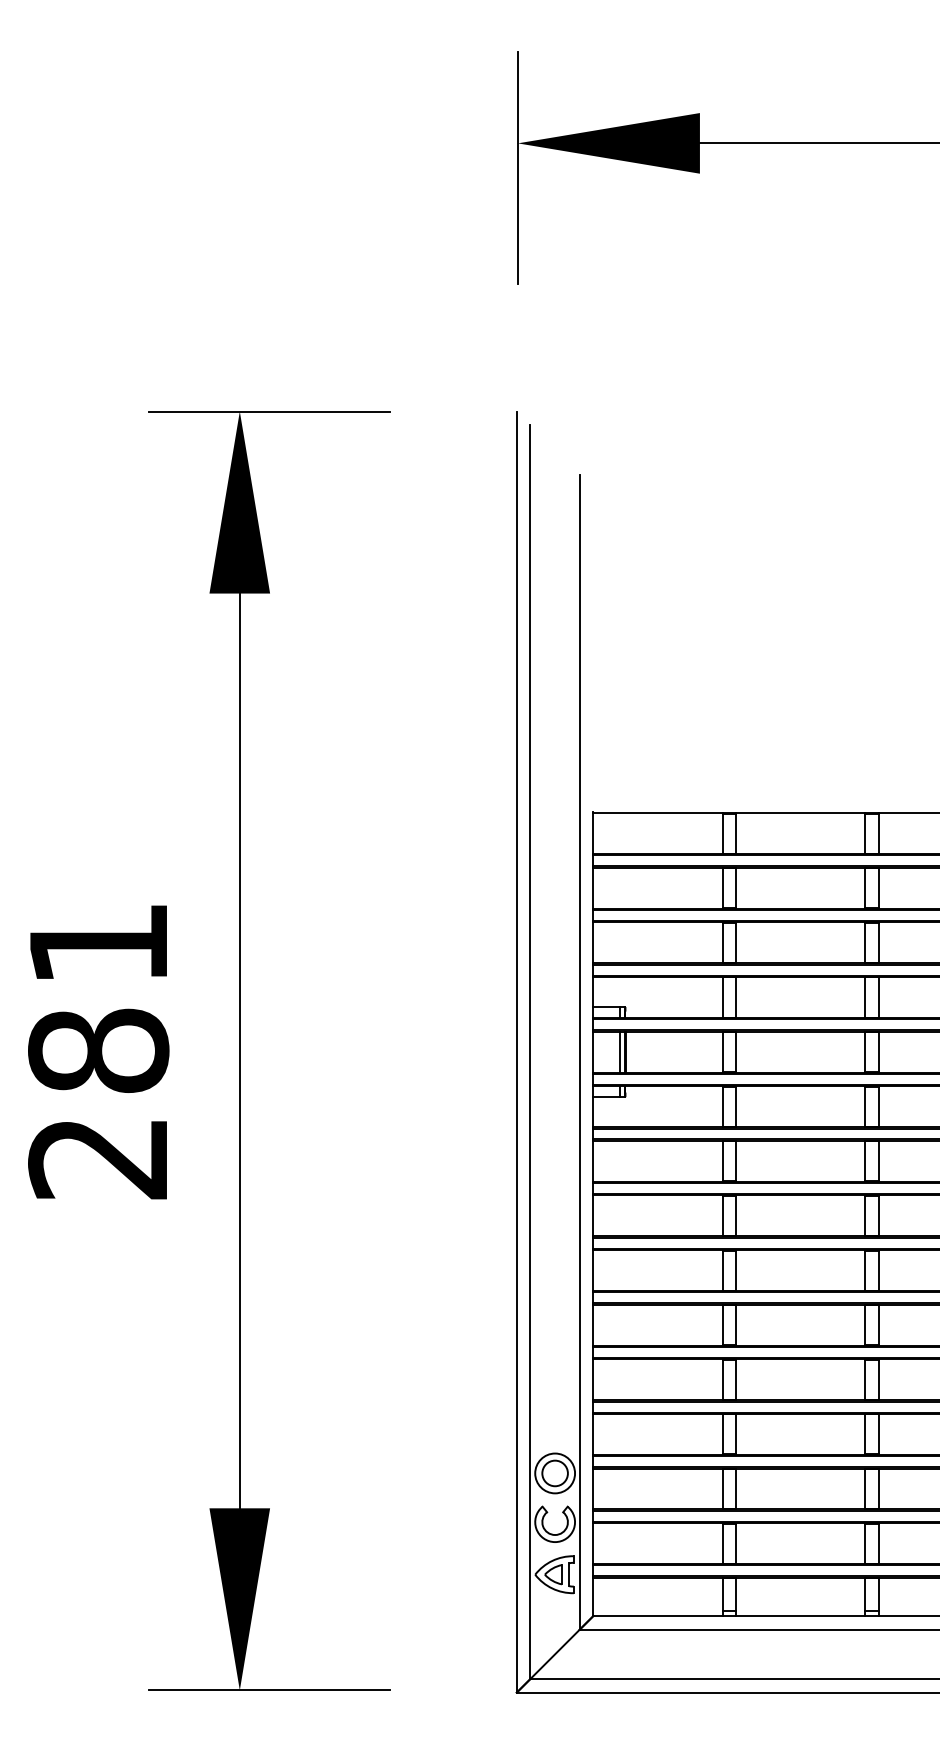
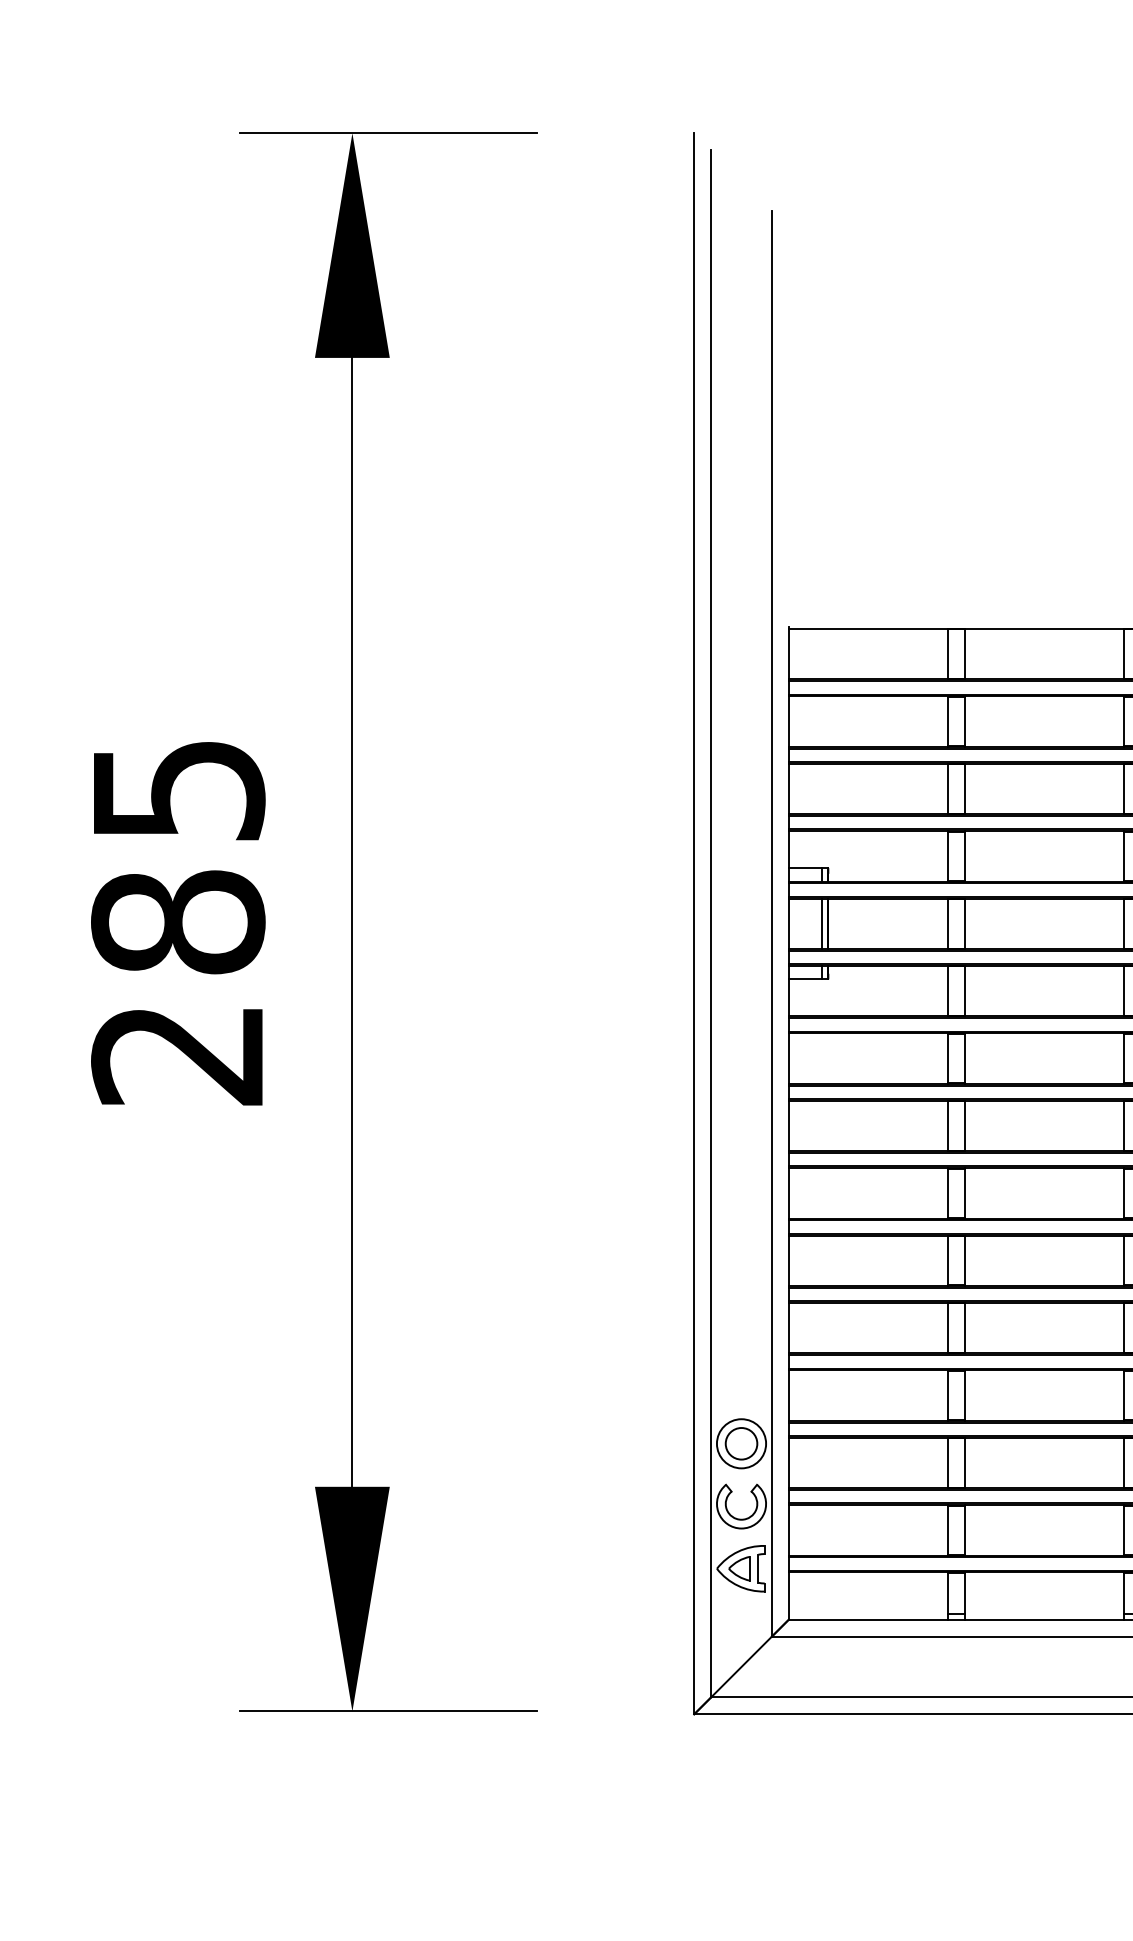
text: (99, 944) -> (179, 791), 281 -> 285

